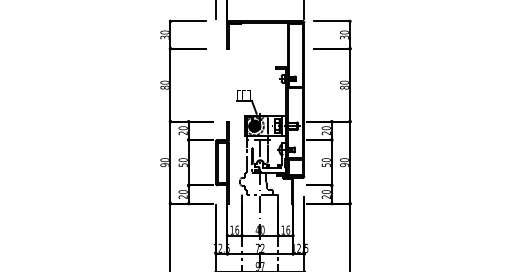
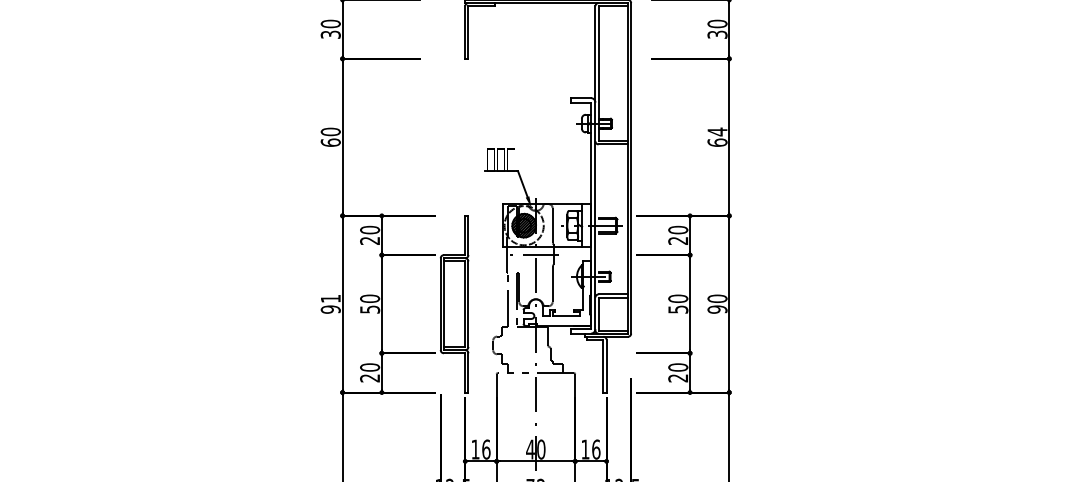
text: (344, 84) -> (717, 135), 80 -> 64
text: (164, 87) -> (329, 142), 80 -> 60
text: (164, 160) -> (329, 299), 90 -> 91

